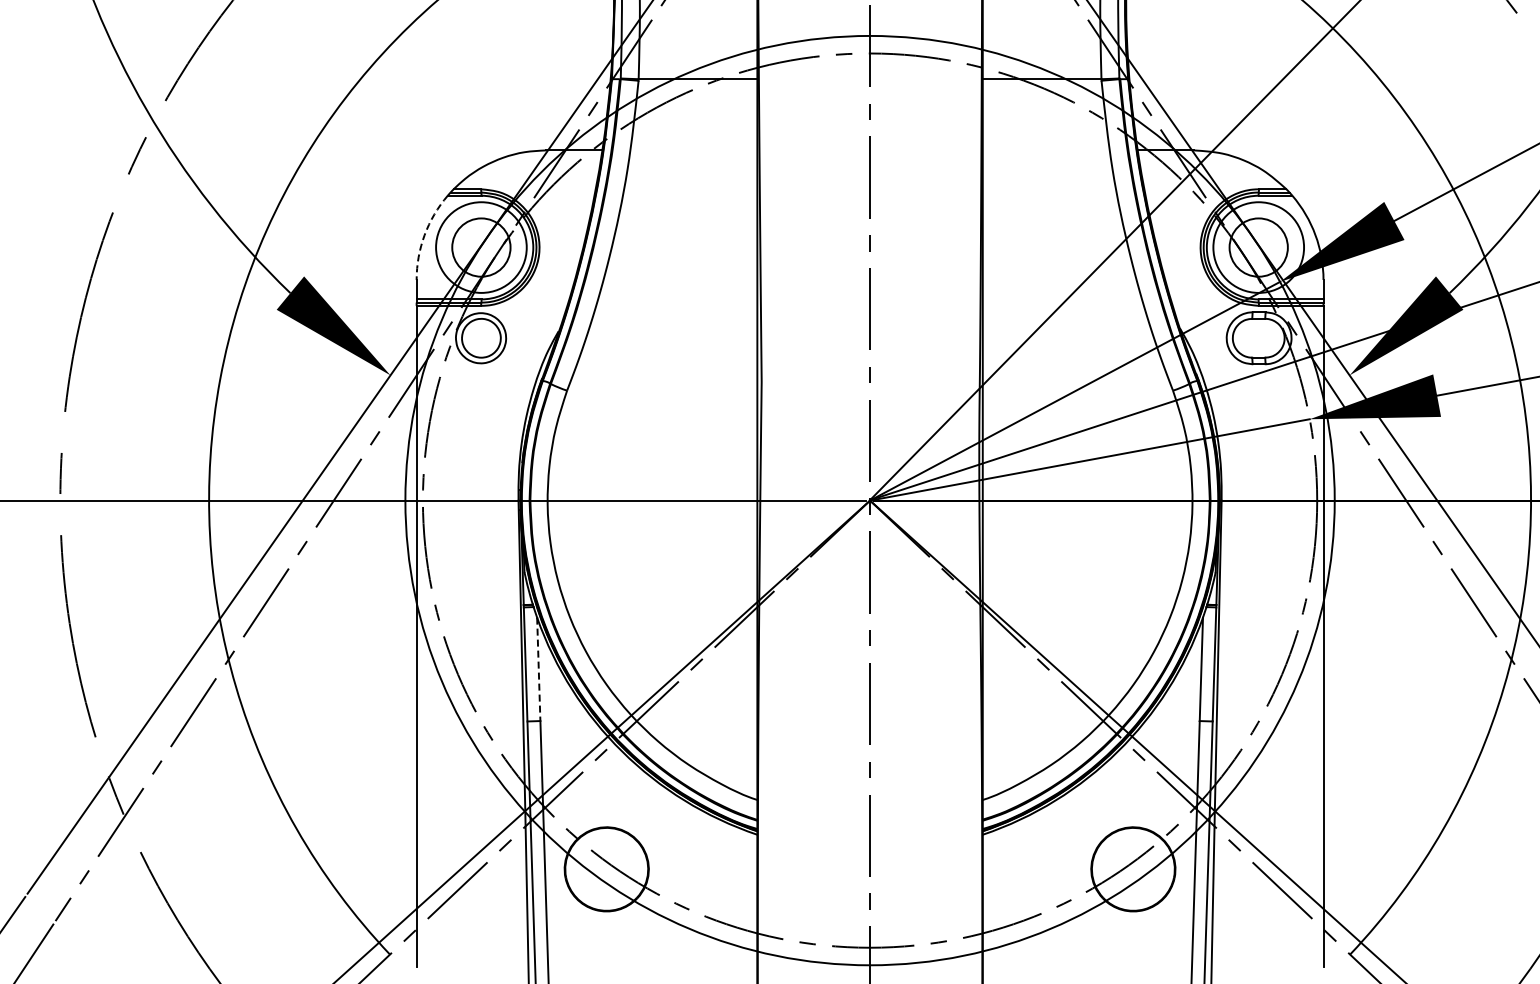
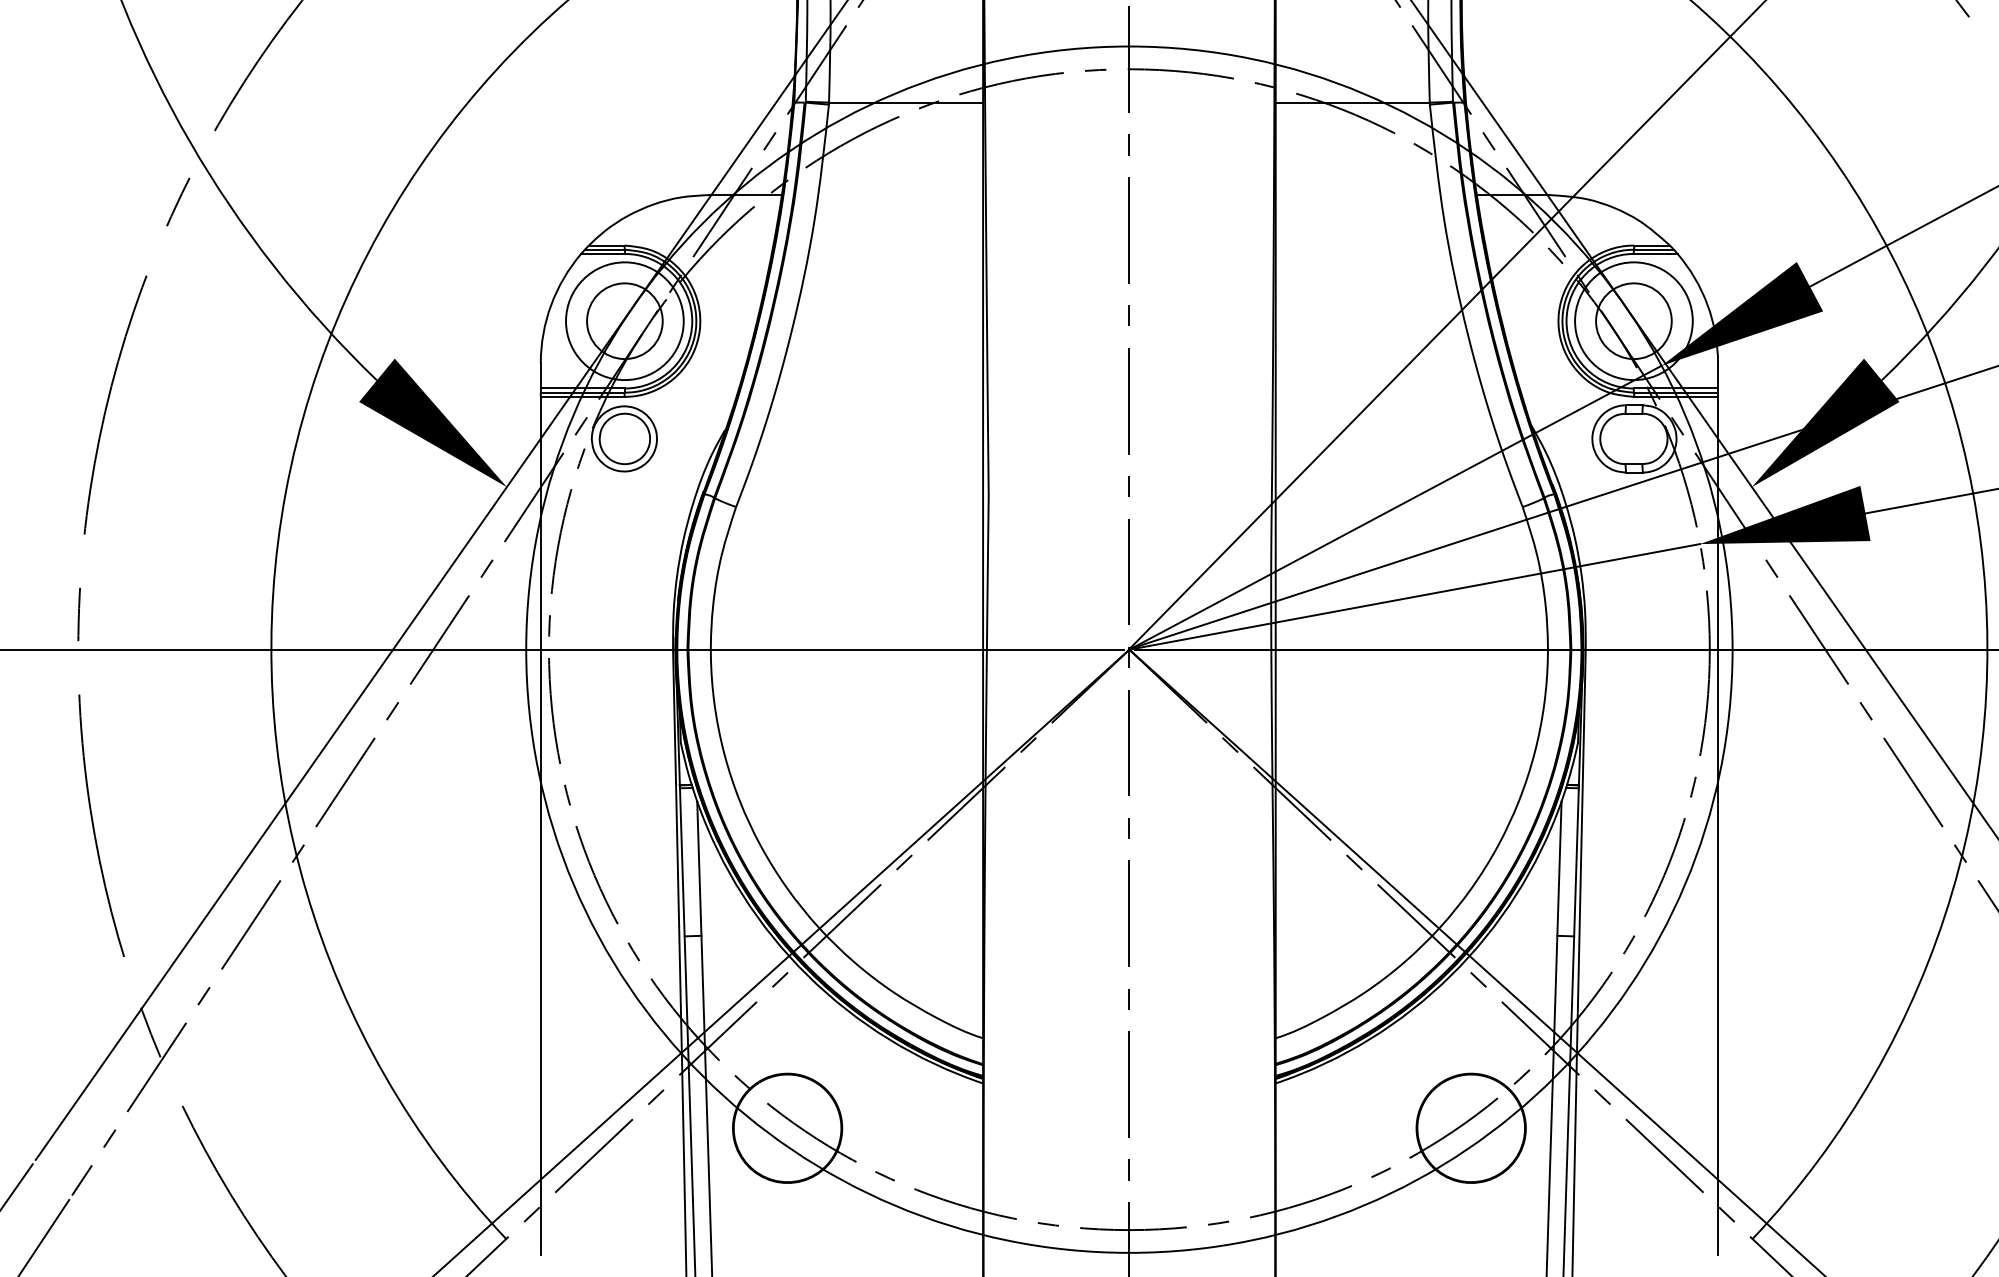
arc: (424, 235) -> (551, 305), dashed -> solid
line: (538, 669) -> (698, 868), dashed -> solid

